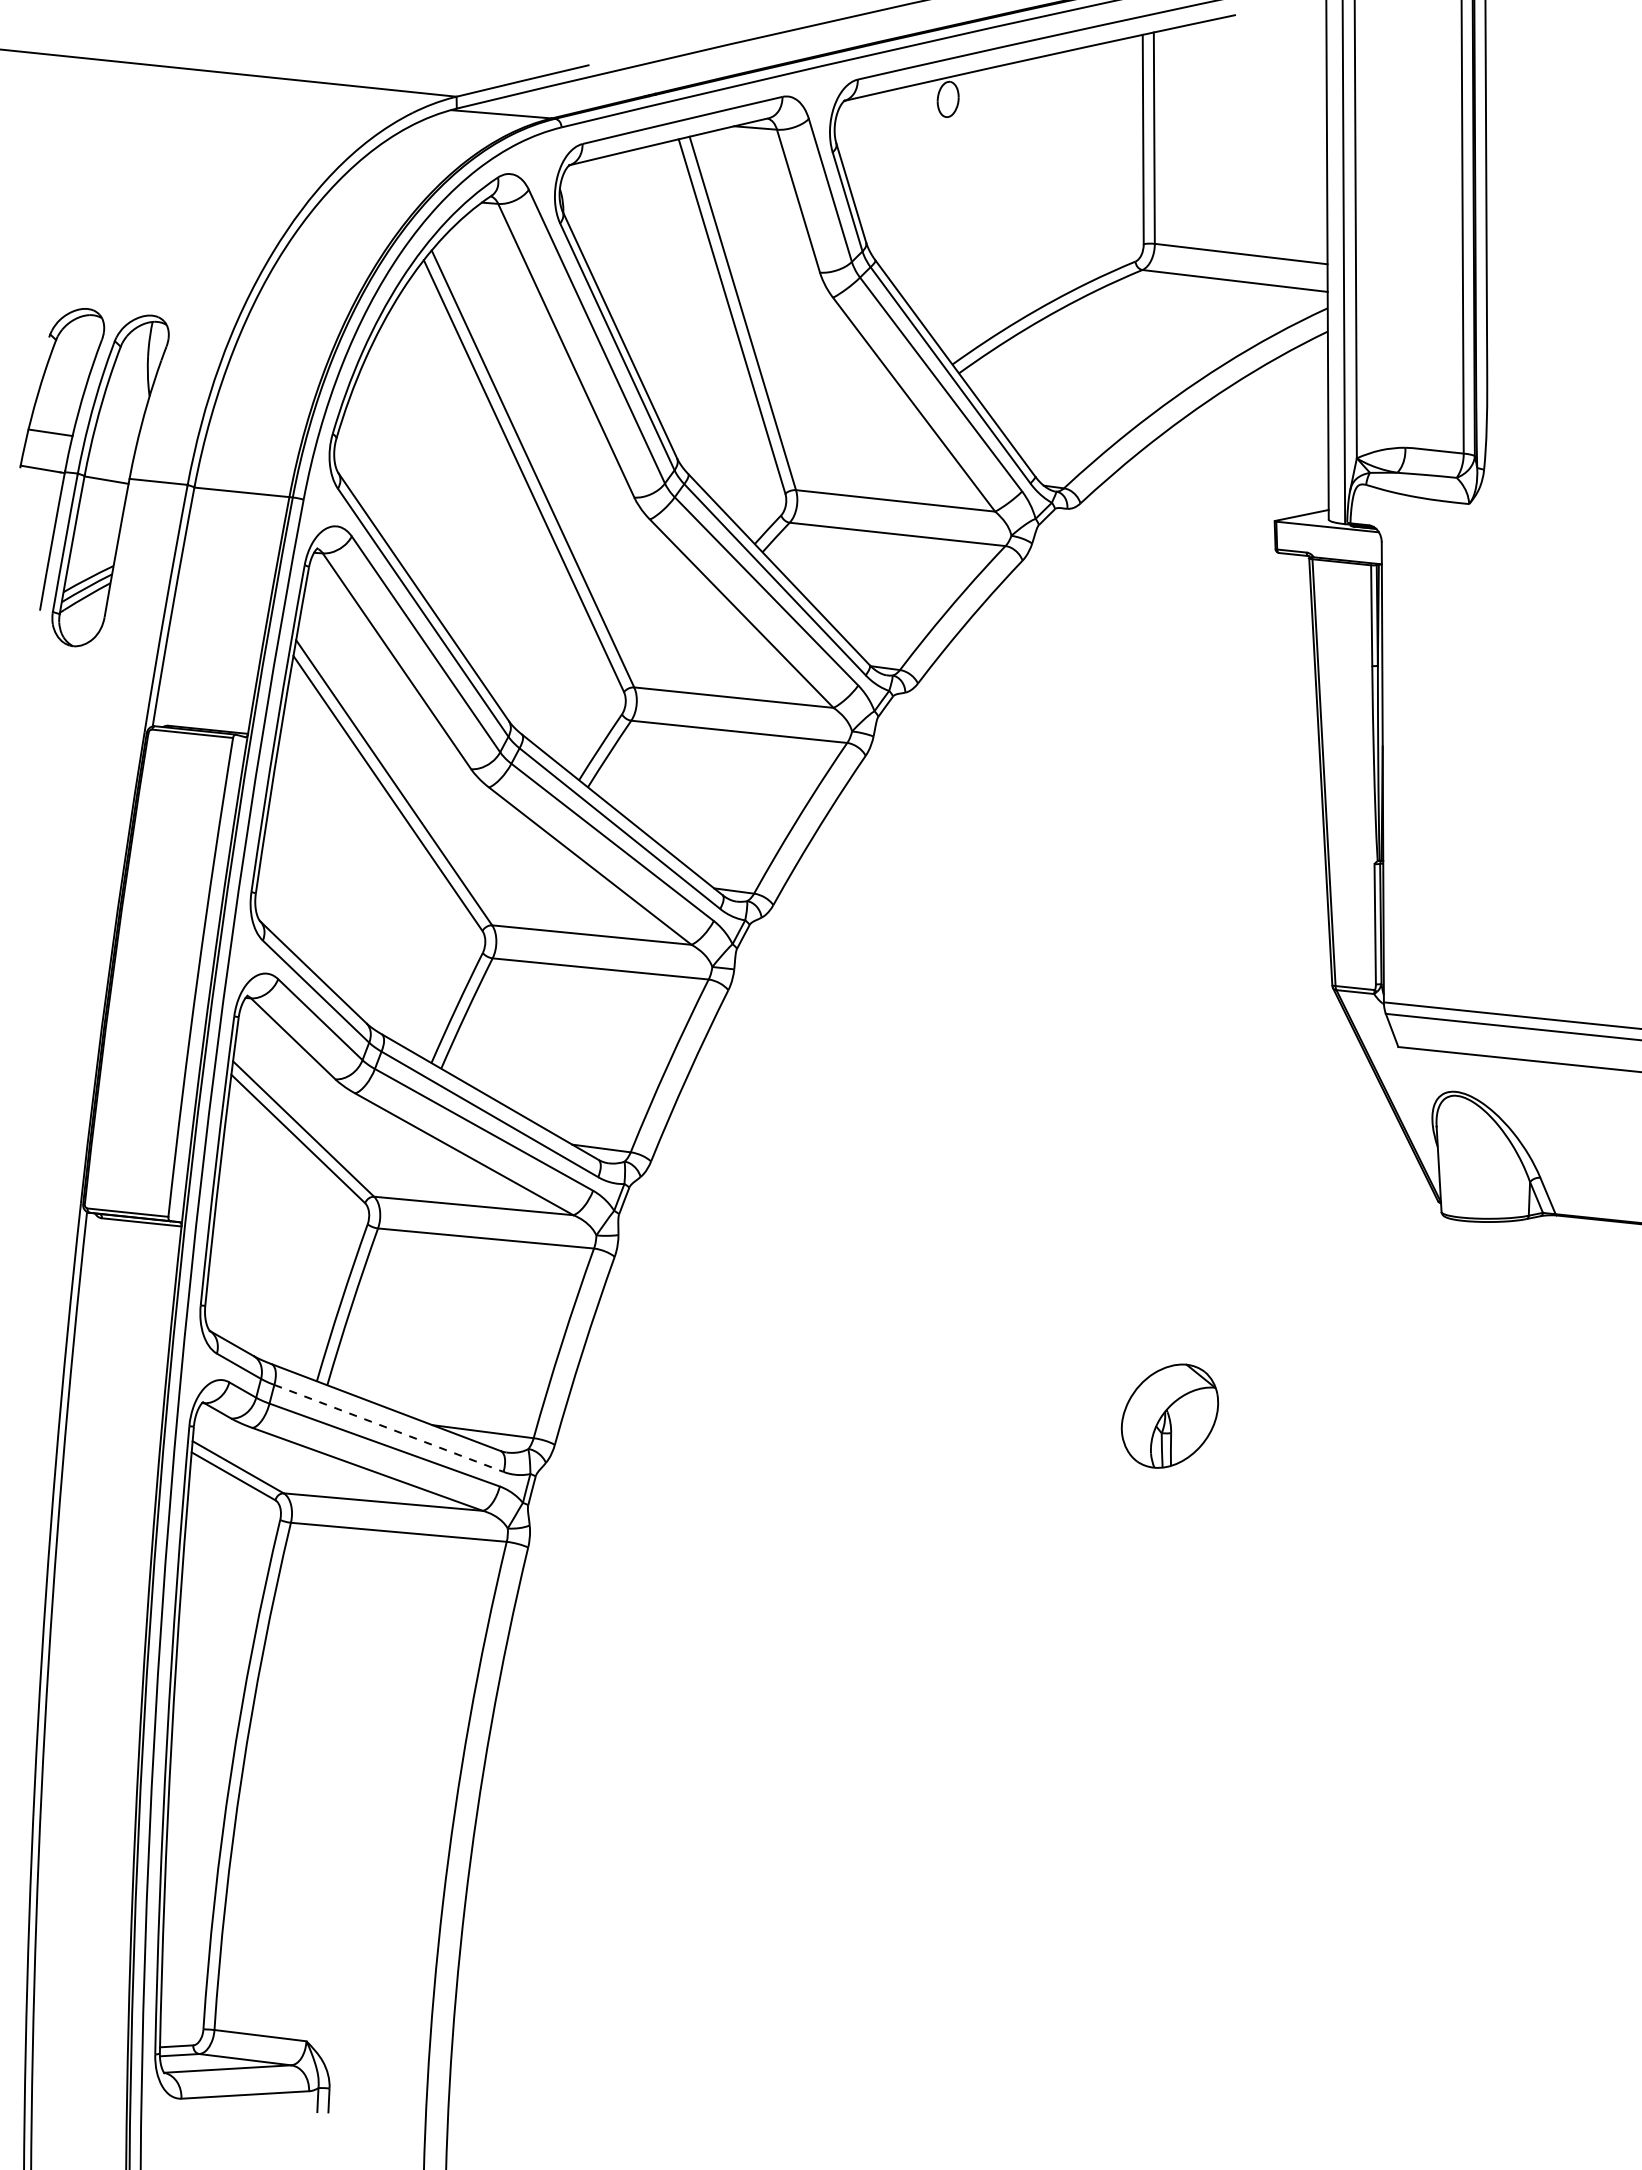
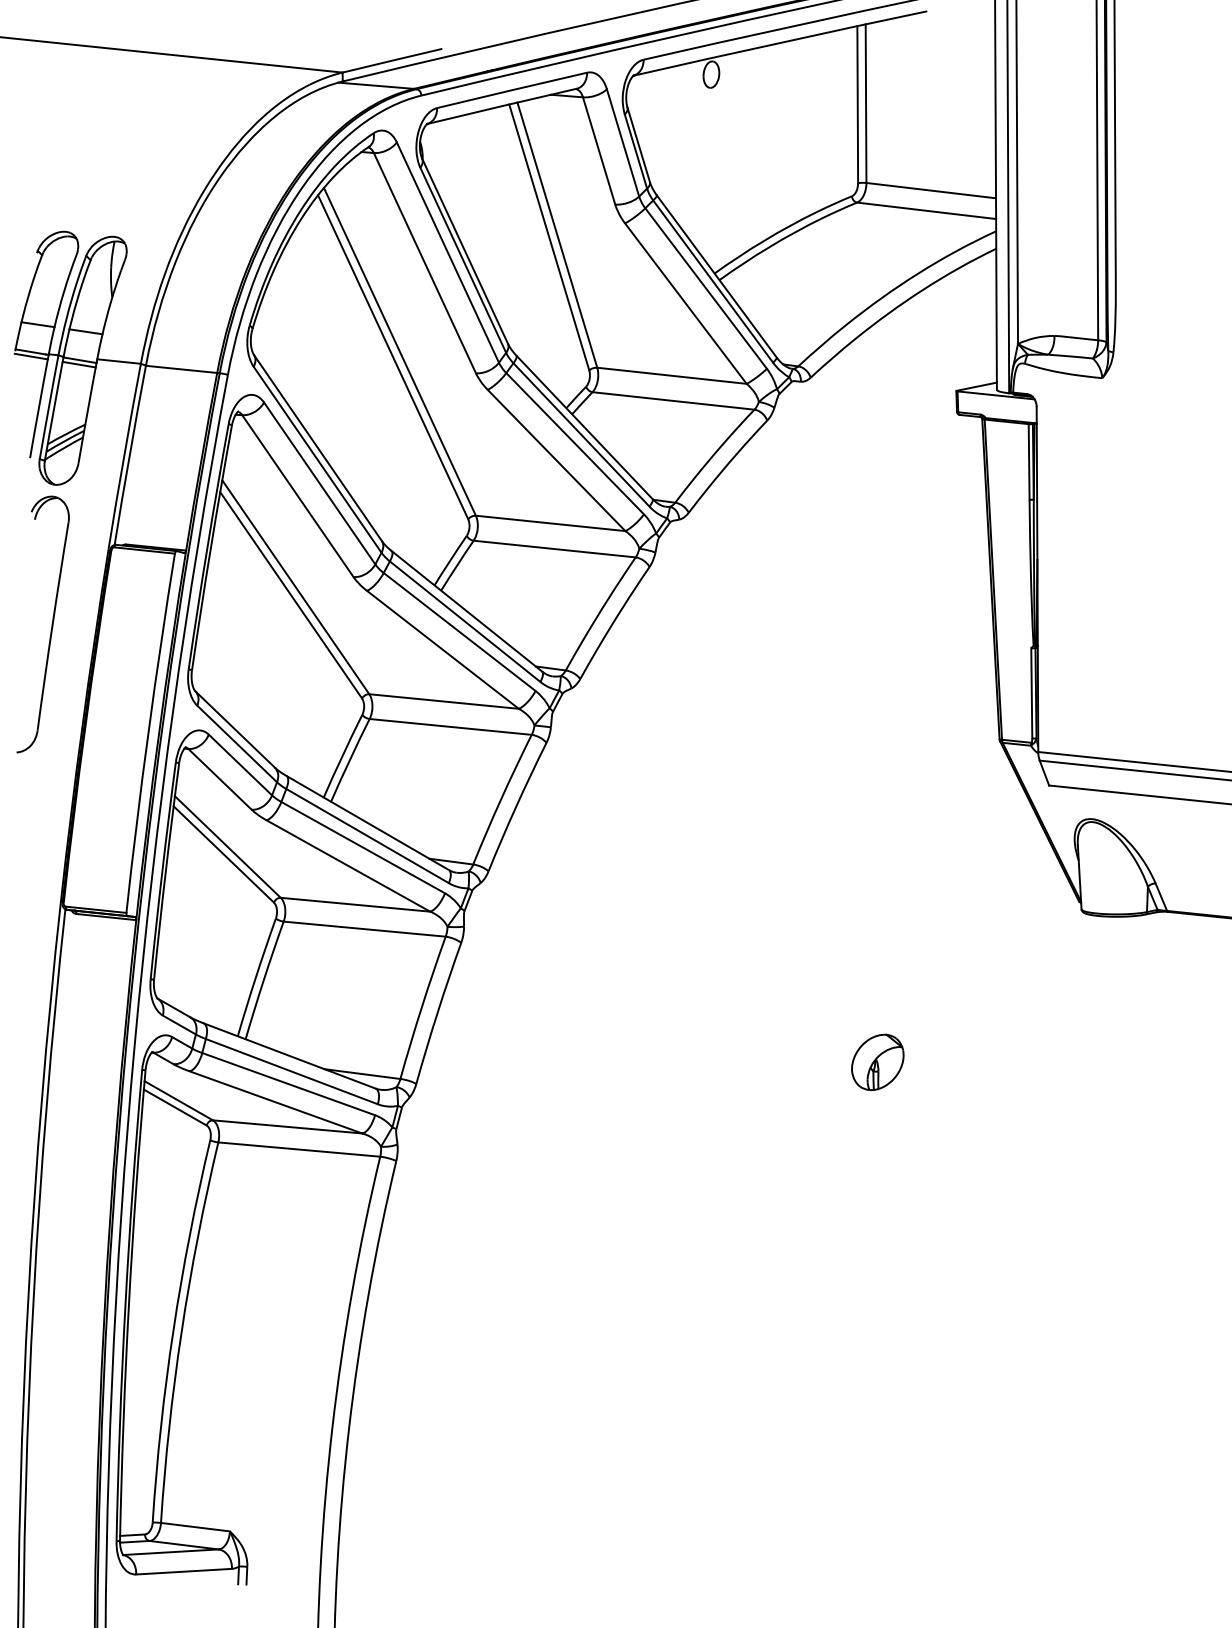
line: (114, 442) -> (85, 331), added
line: (41, 475) -> (31, 356), added
line: (105, 485) -> (79, 364), added
part: (68, 834) -> (51, 626), added
part: (1169, 1415) -> (877, 1061), size x0.71
line: (388, 1428) -> (291, 1071), dashed -> solid

